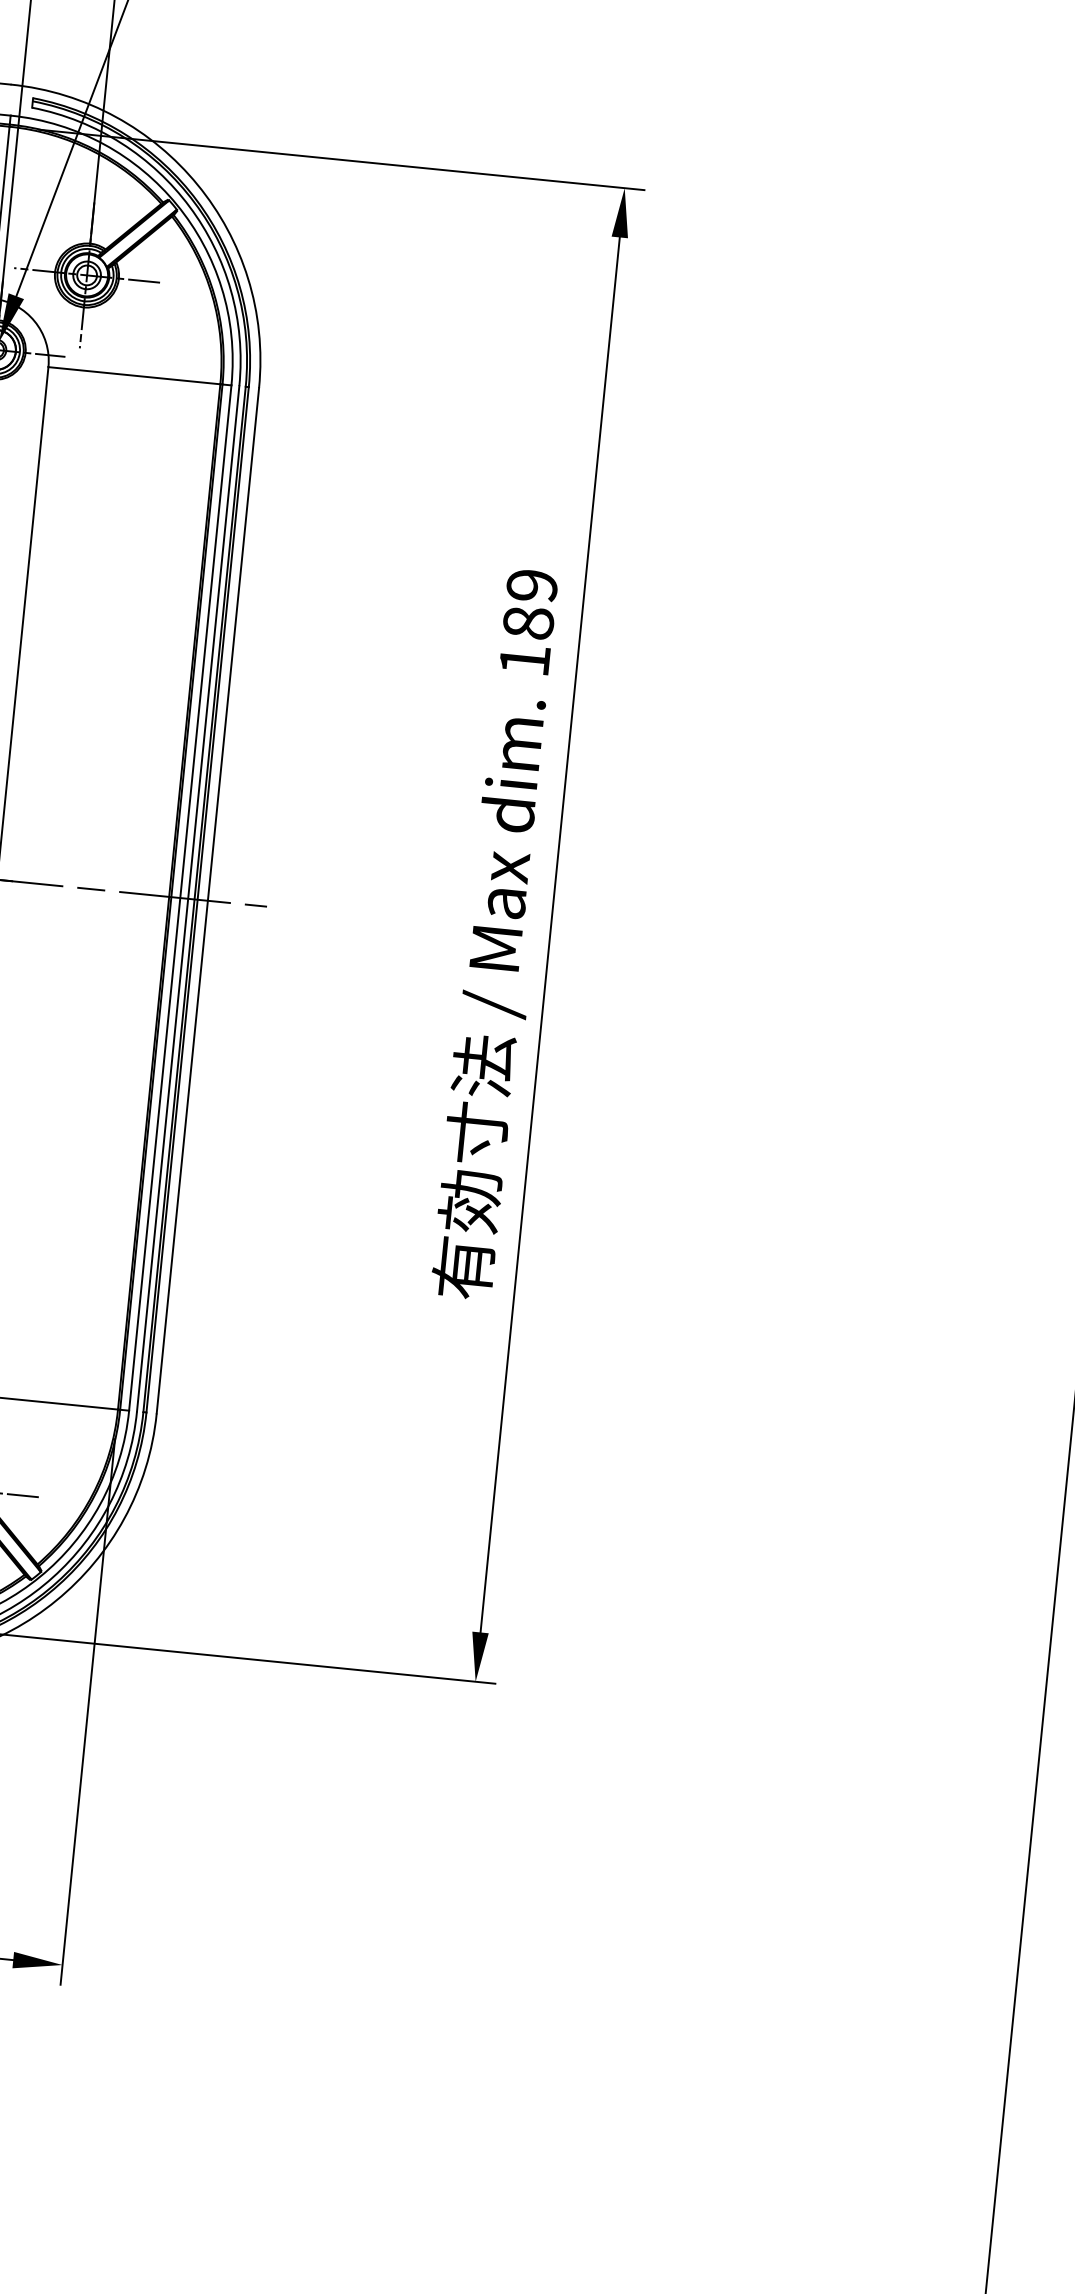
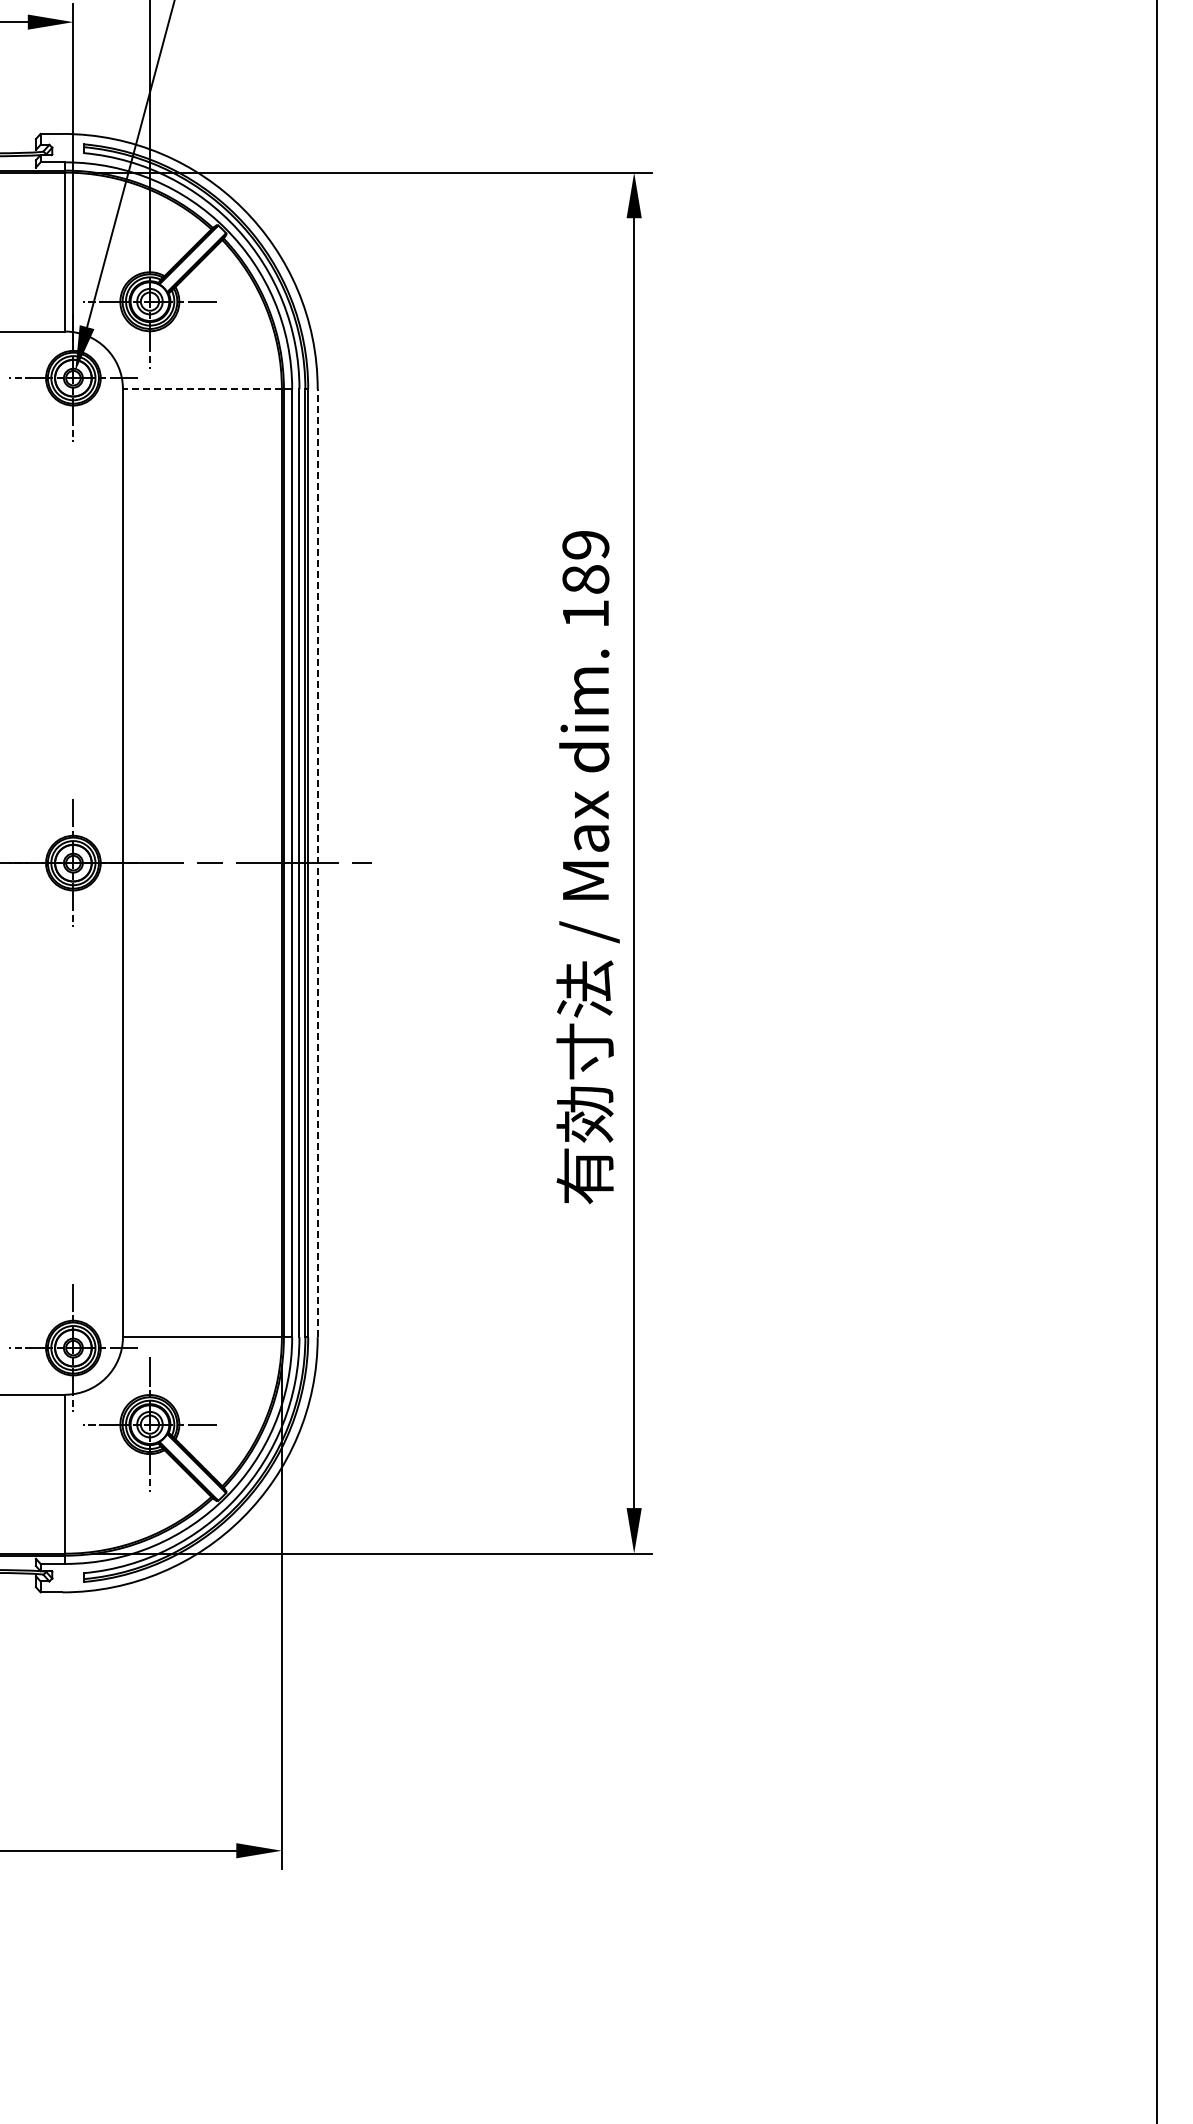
line: (133, 375) -> (201, 389), solid -> dashed
line: (207, 901) -> (317, 863), solid -> dashed

